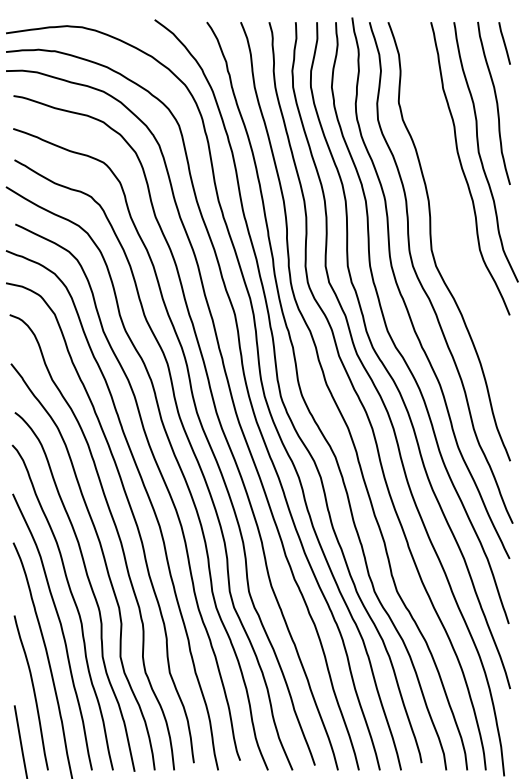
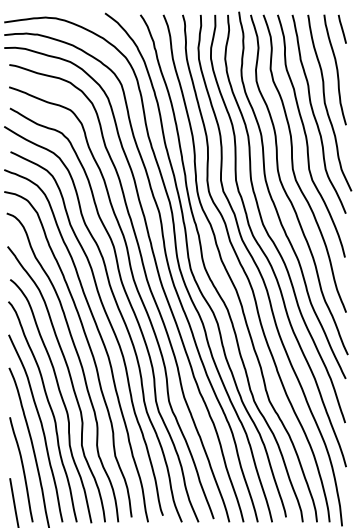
curve: (453, 202) -> (307, 137), added

